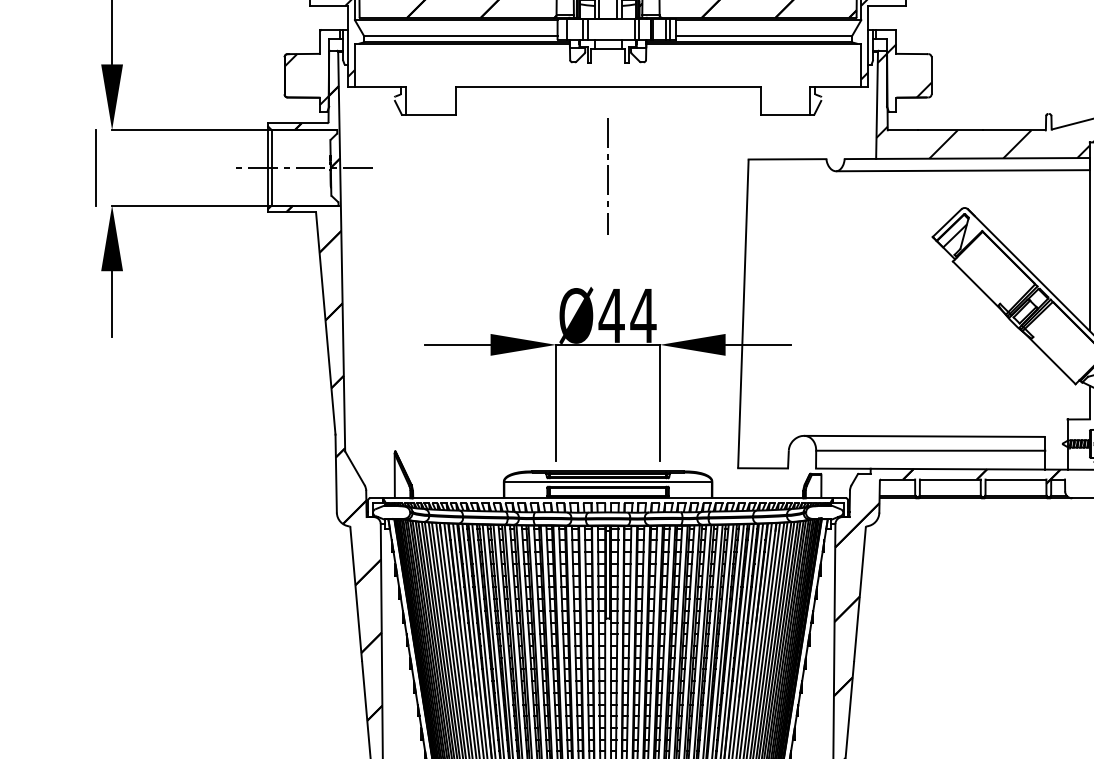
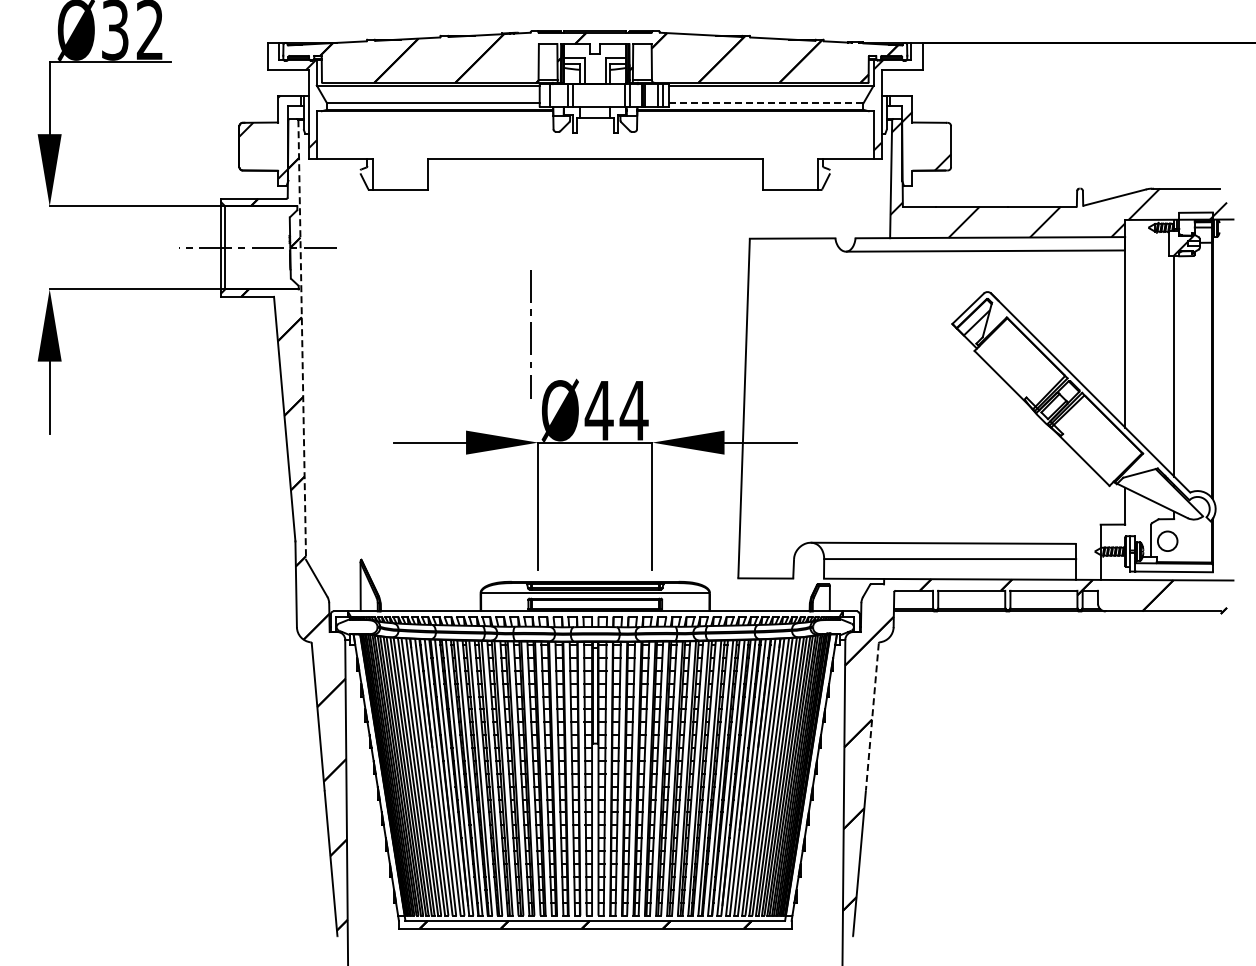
line: (763, 36) -> (766, 103), solid -> dashed
line: (96, 167) -> (32, 247), removed
line: (607, 176) -> (530, 334), moved
line: (341, 252) -> (302, 340), solid -> dashed
line: (860, 593) -> (872, 716), solid -> dashed

